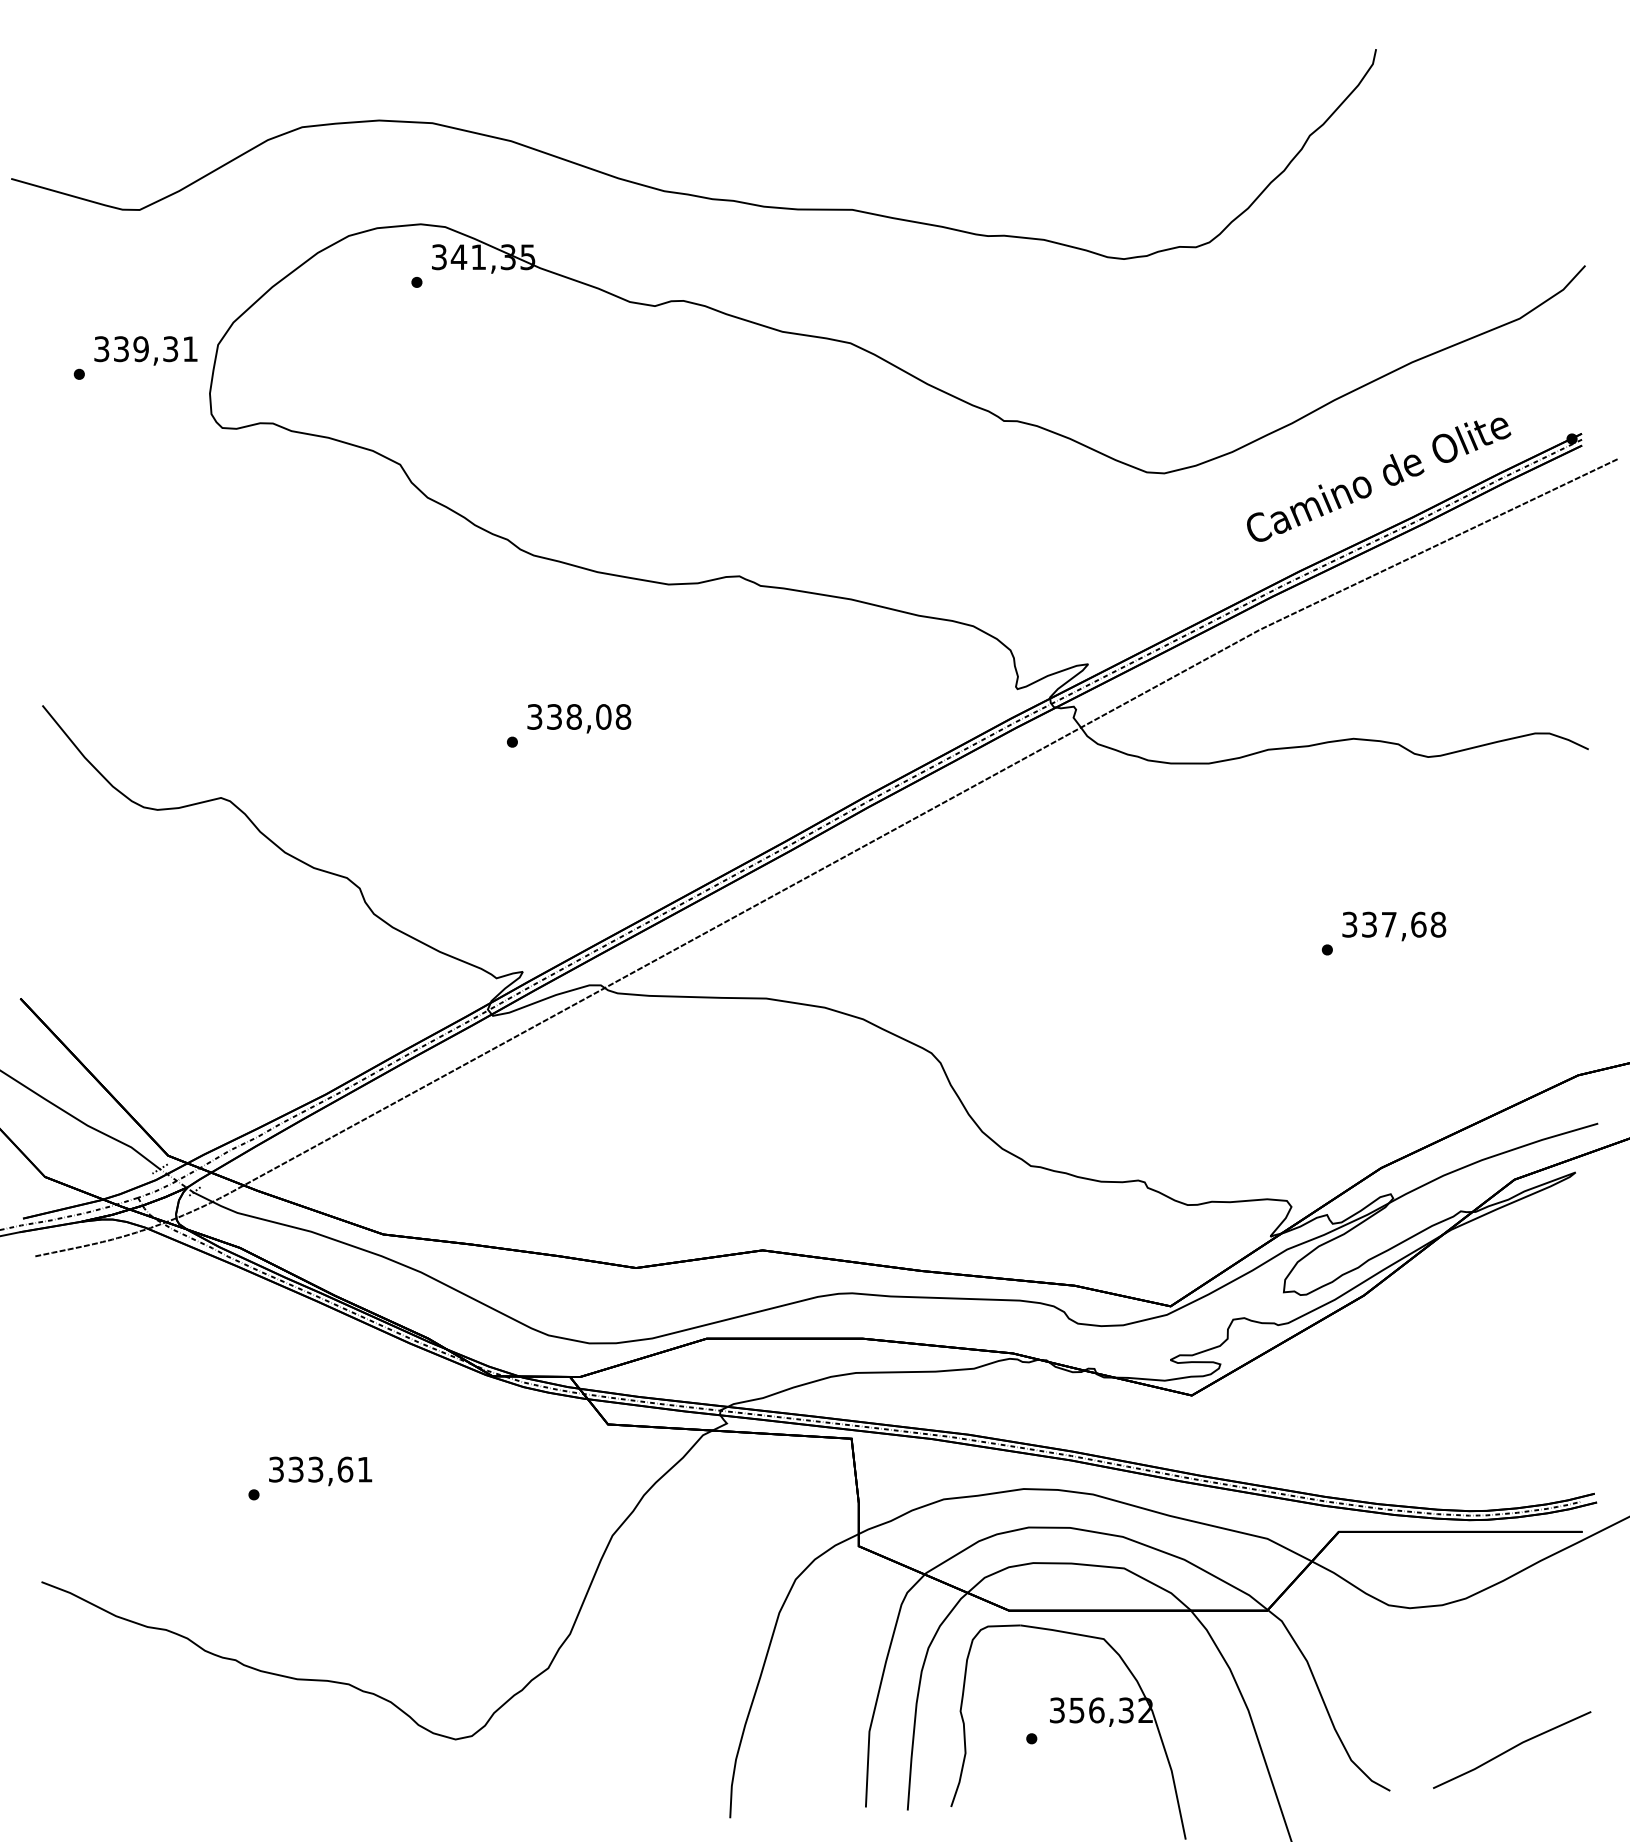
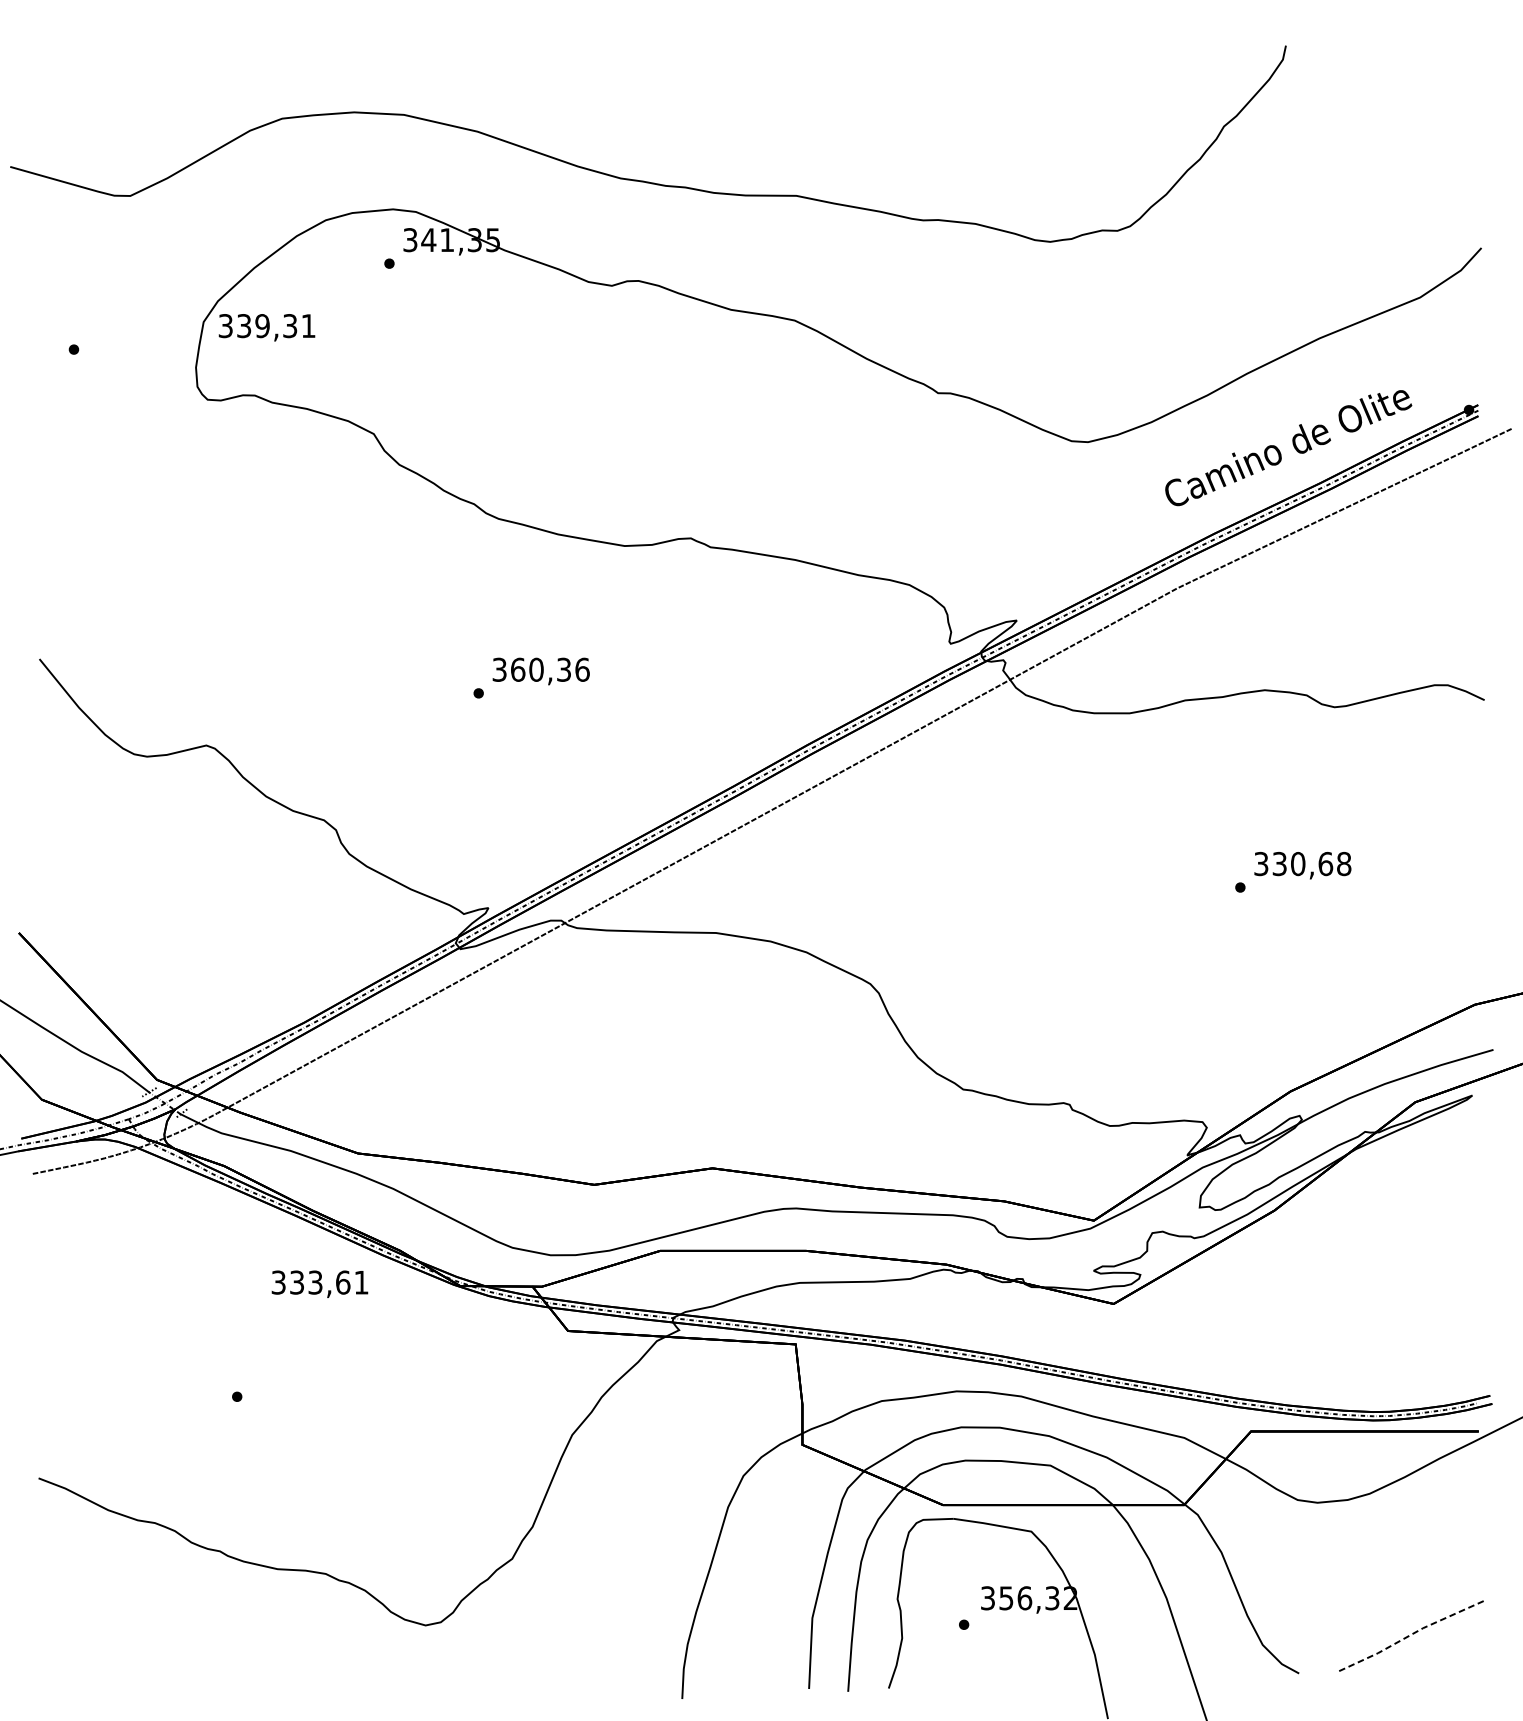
text: (145, 350) -> (266, 327), moved
text: (589, 716) -> (550, 669), 338,08 -> 360,36
text: (1388, 924) -> (1297, 863), 337,68 -> 330,68
text: (320, 1471) -> (319, 1284), moved
line: (1511, 1748) -> (1412, 1633), solid -> dashed

